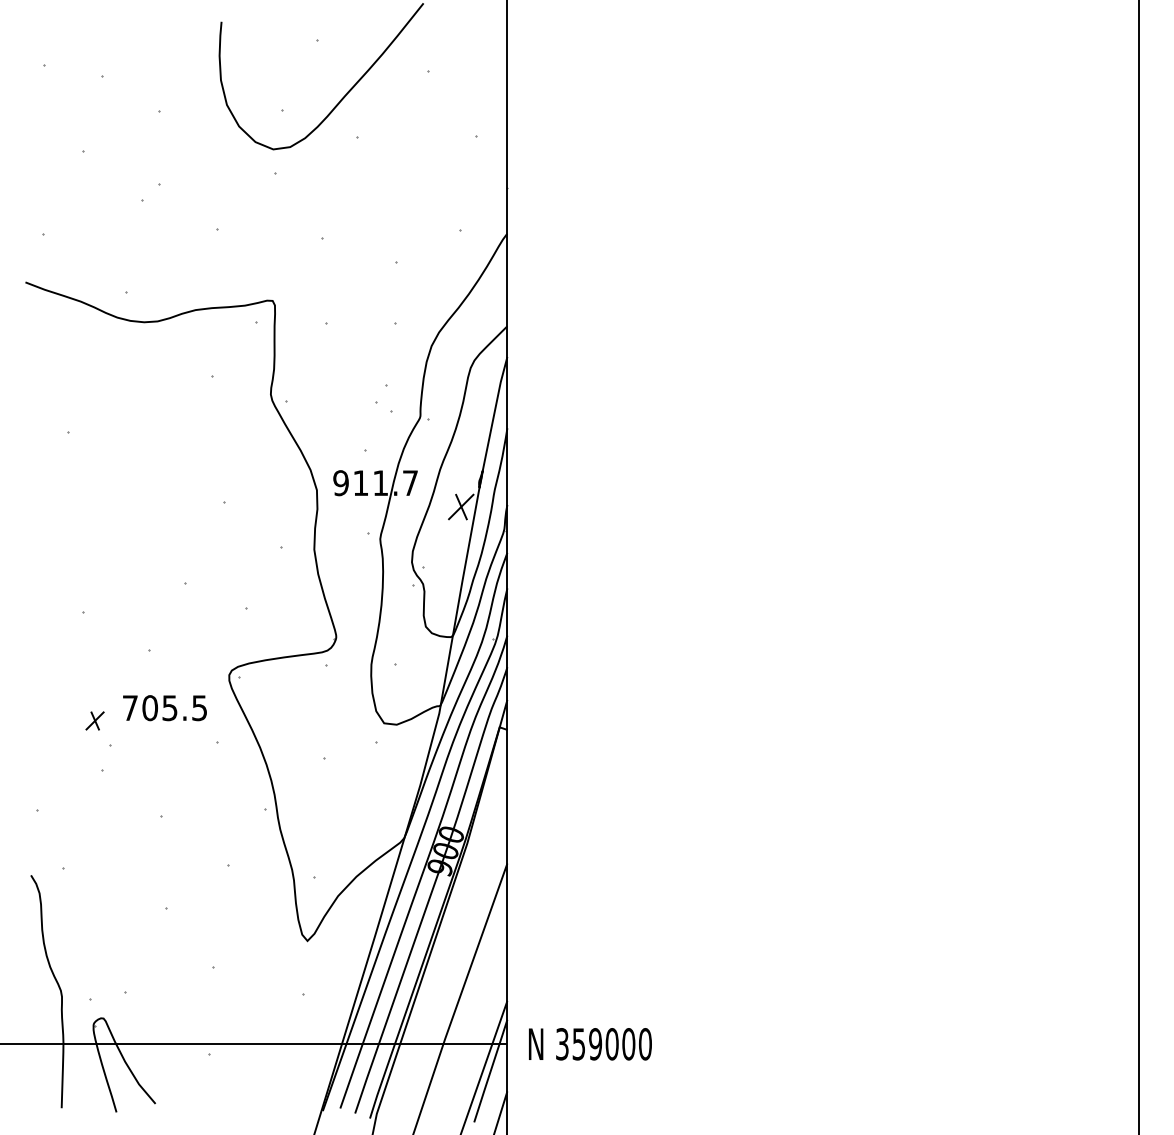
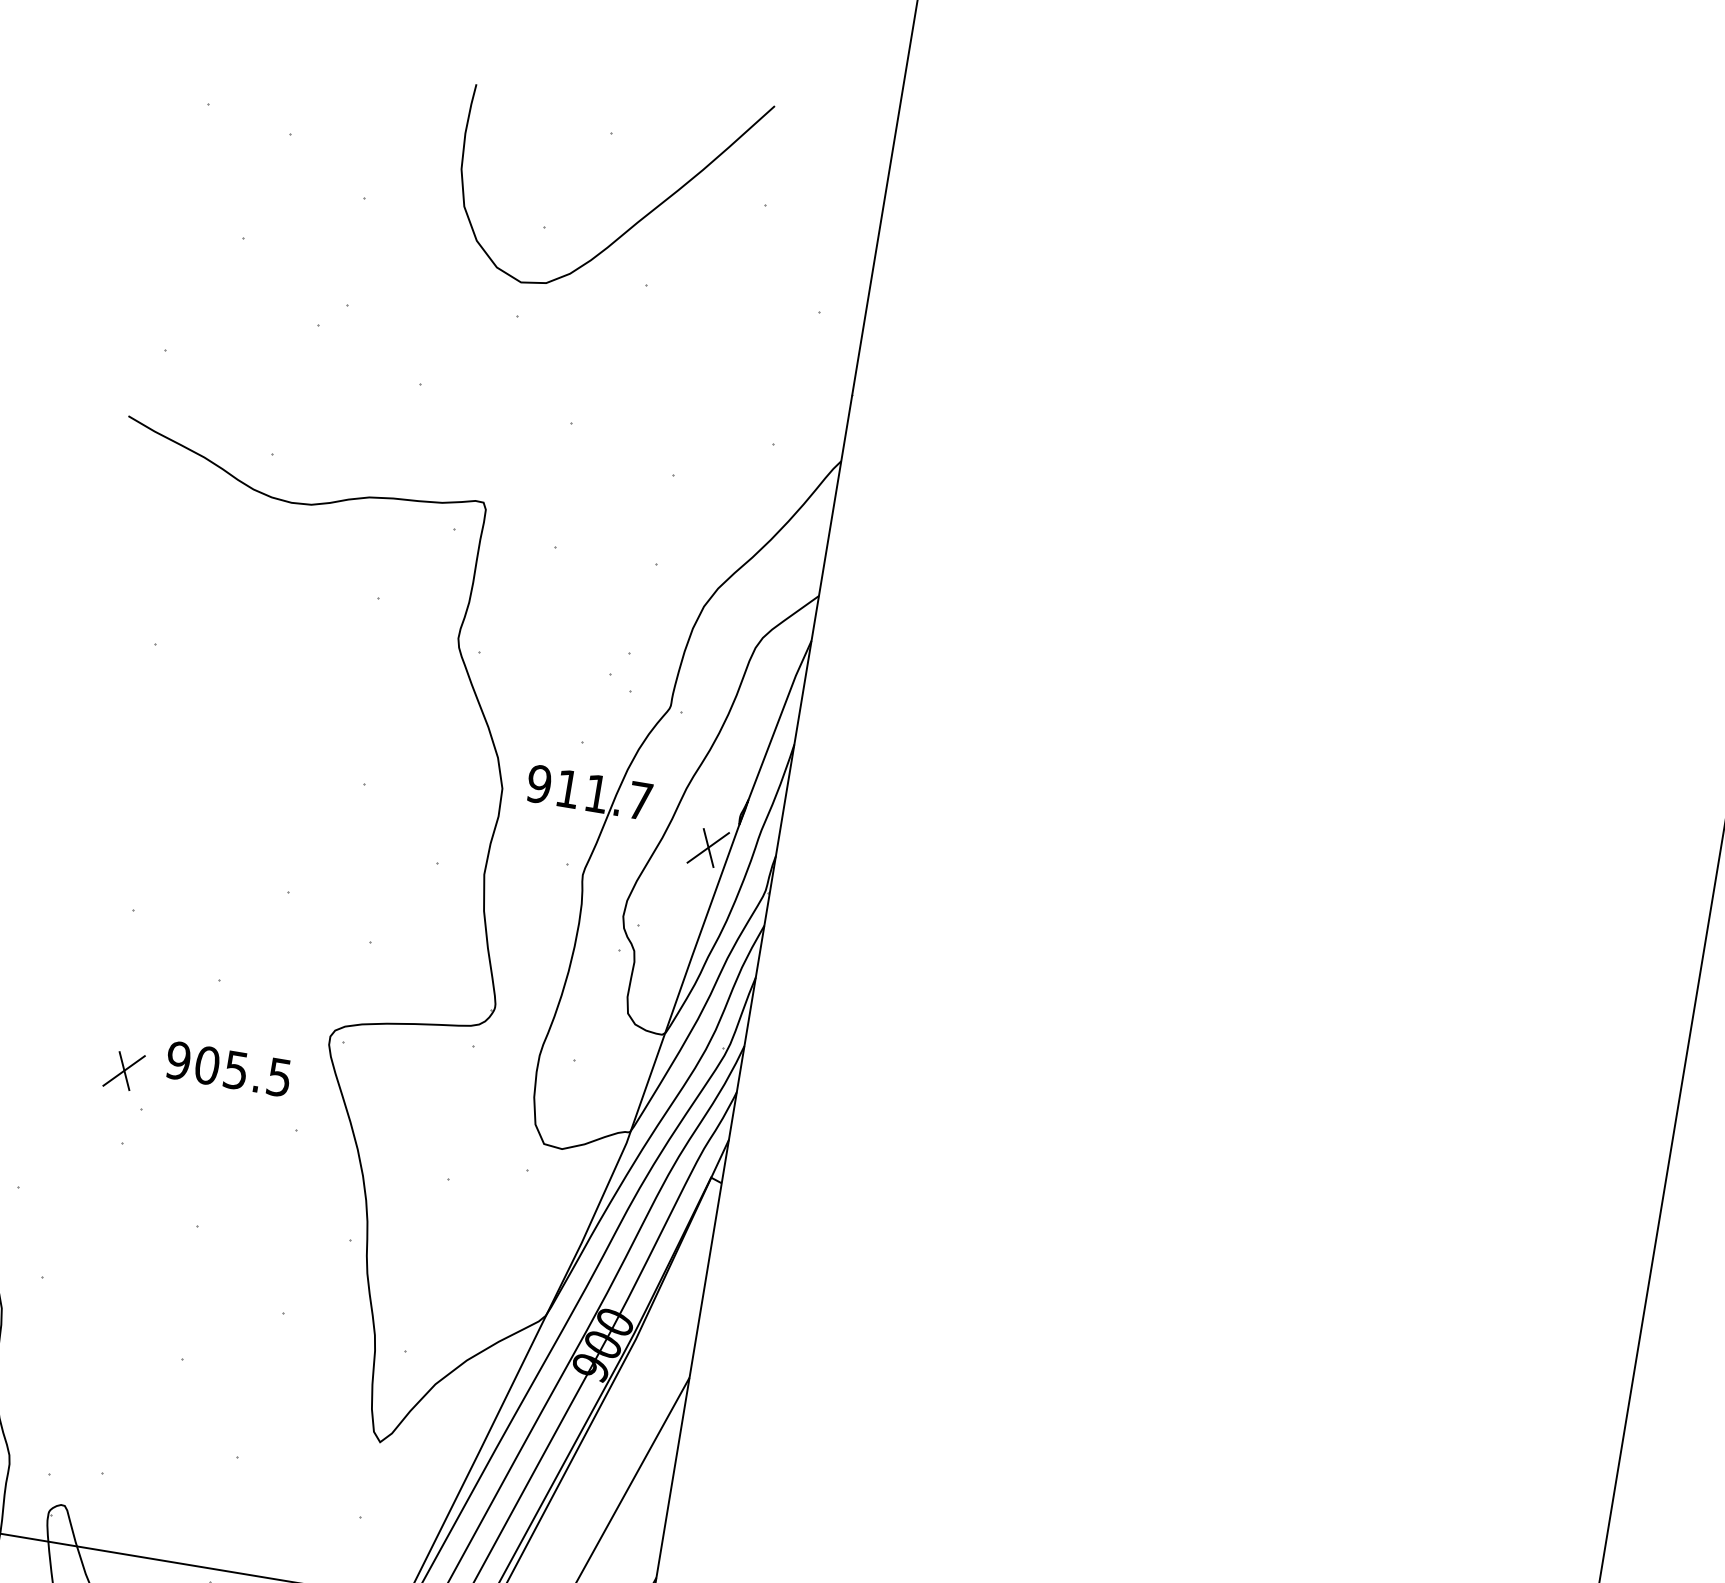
text: (130, 708) -> (178, 1061), 705.5 -> 905.5
part: (94, 720) -> (123, 1070), size x1.43

